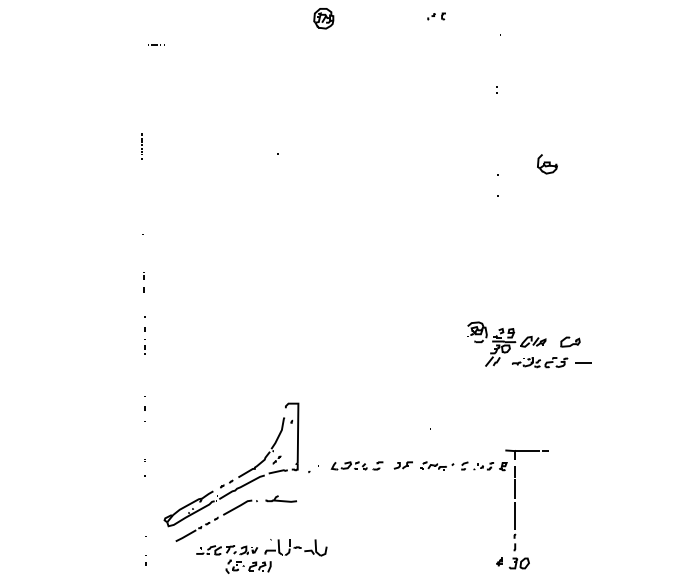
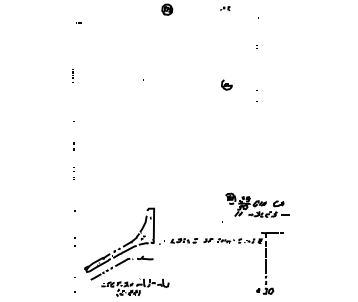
part: (546, 163) -> (226, 84), moved
part: (142, 335) -> (73, 173), size x0.62
part: (529, 343) -> (257, 204), moved

